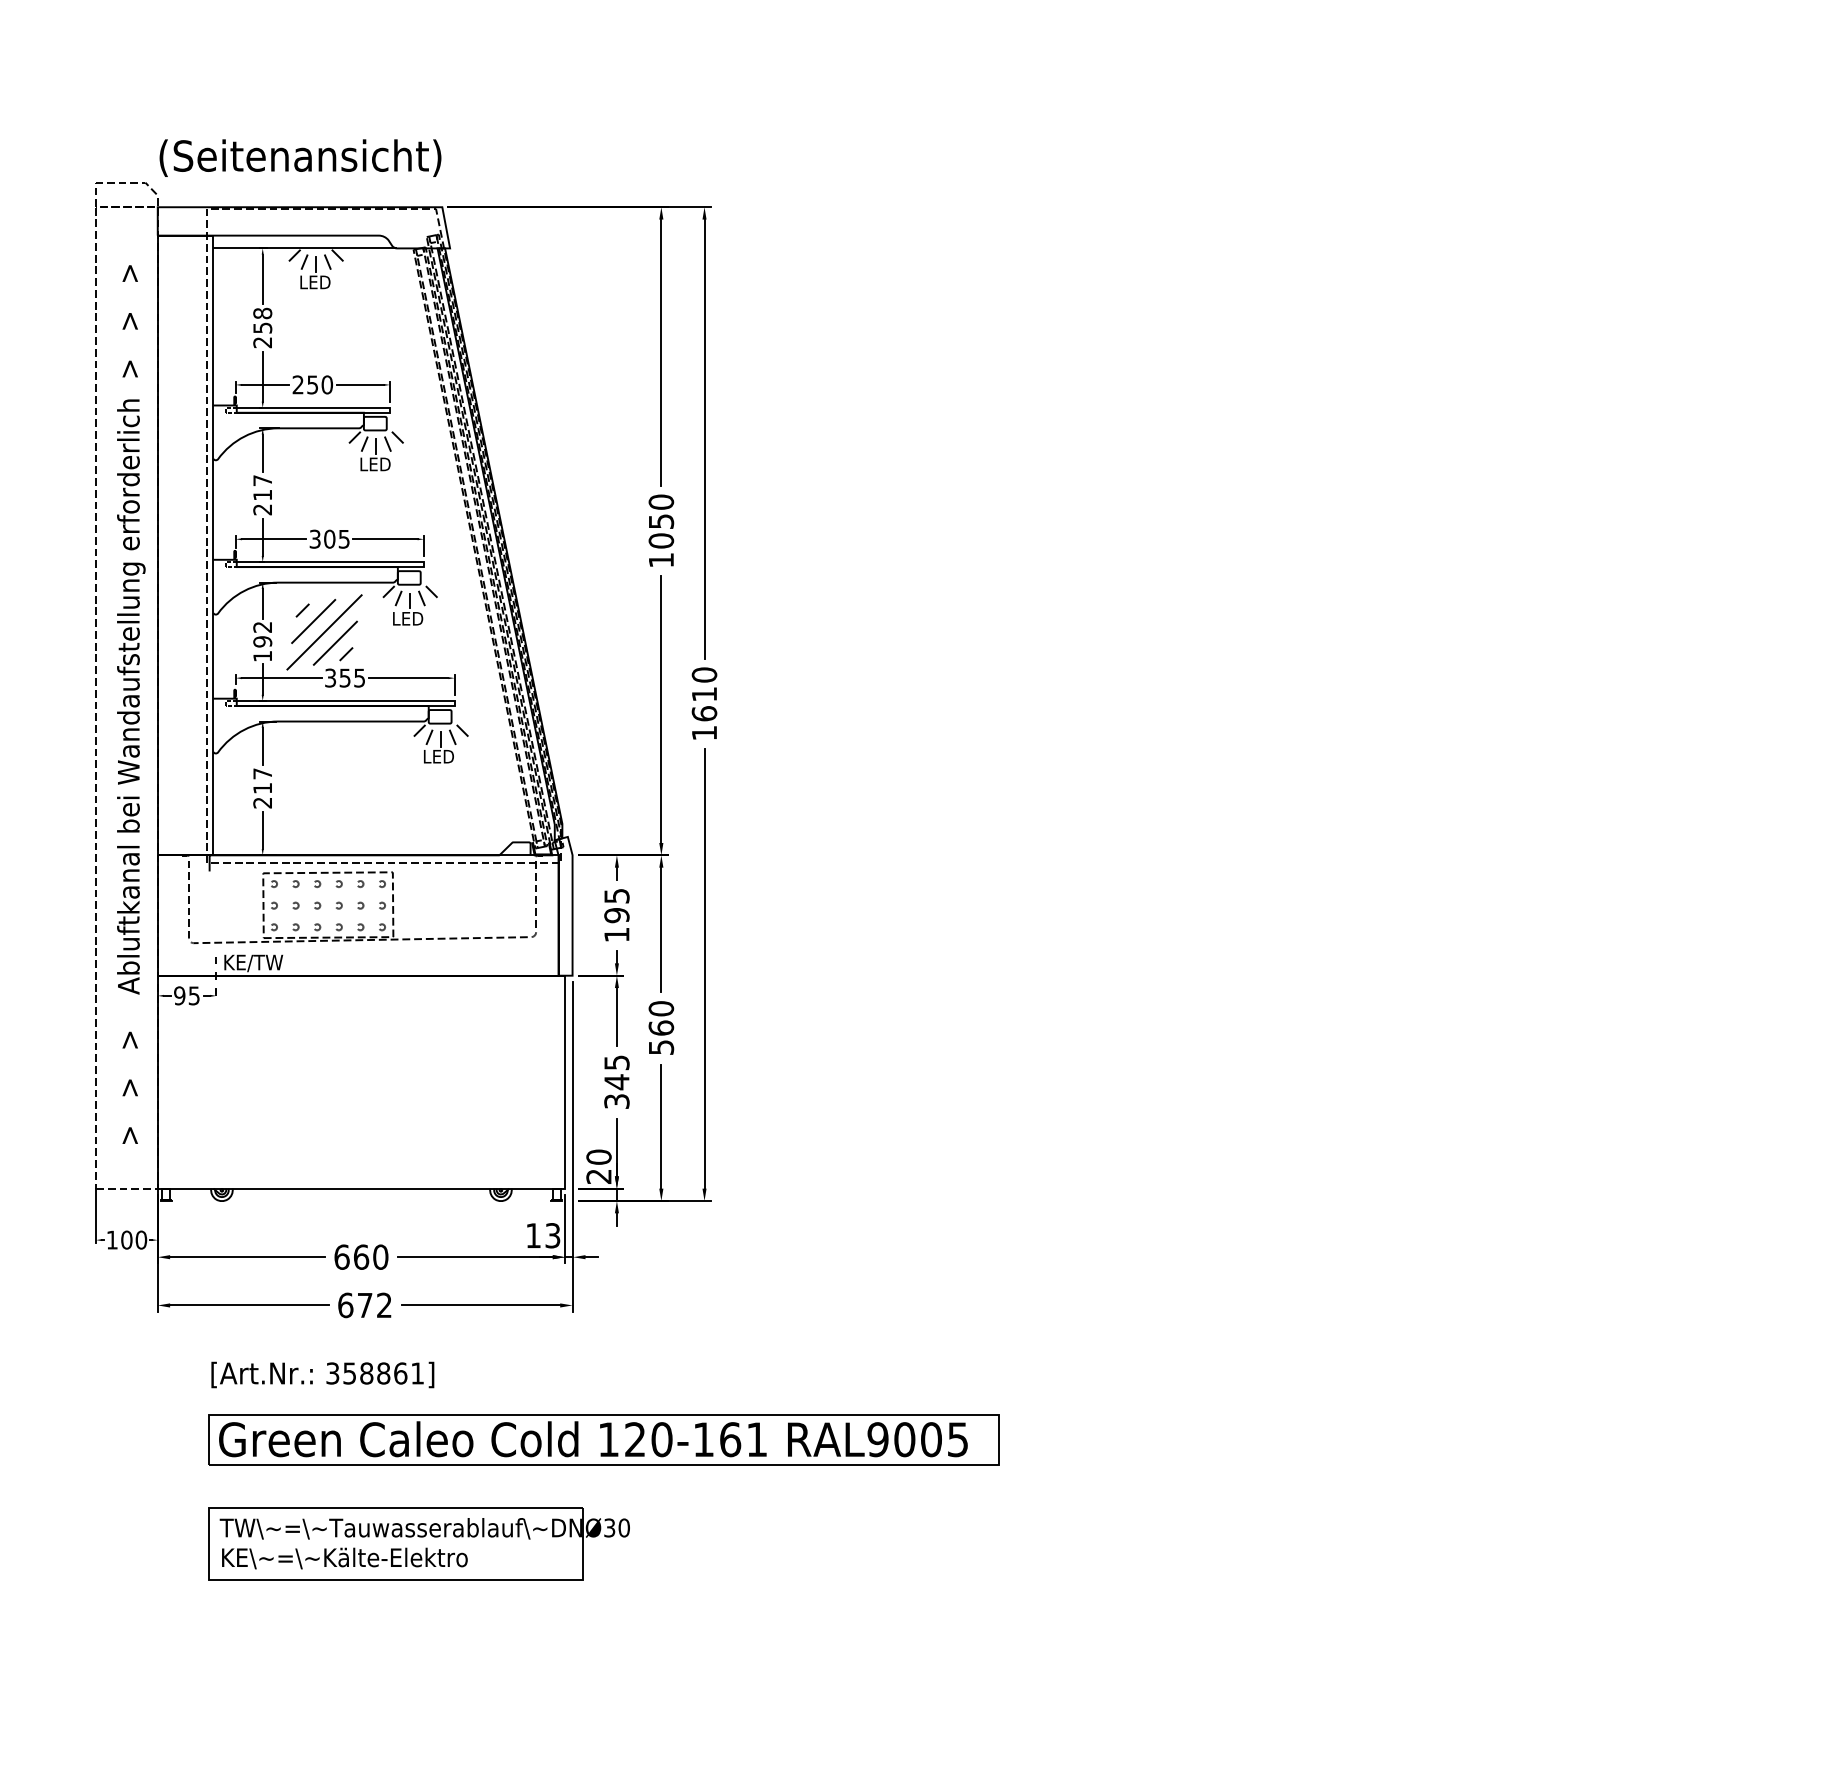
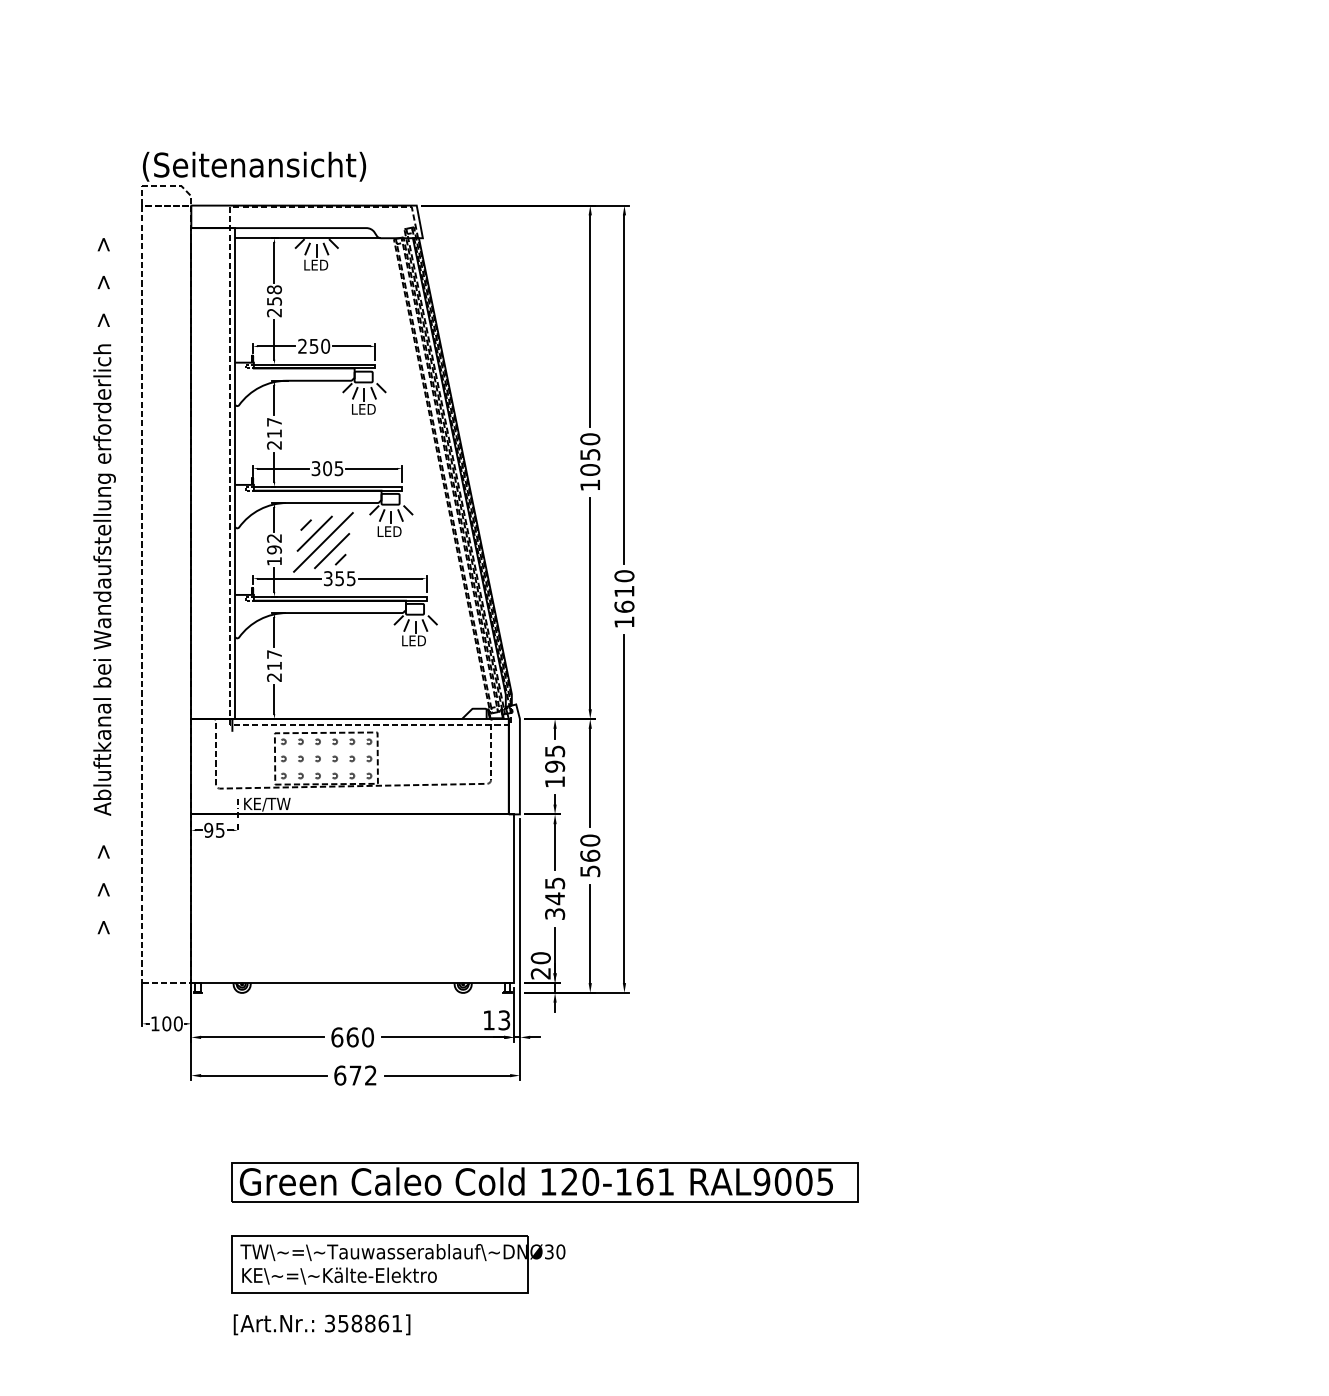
text: (300, 157) -> (254, 166), moved
text: (131, 704) -> (104, 586), moved
text: (322, 1374) -> (321, 1324), moved

